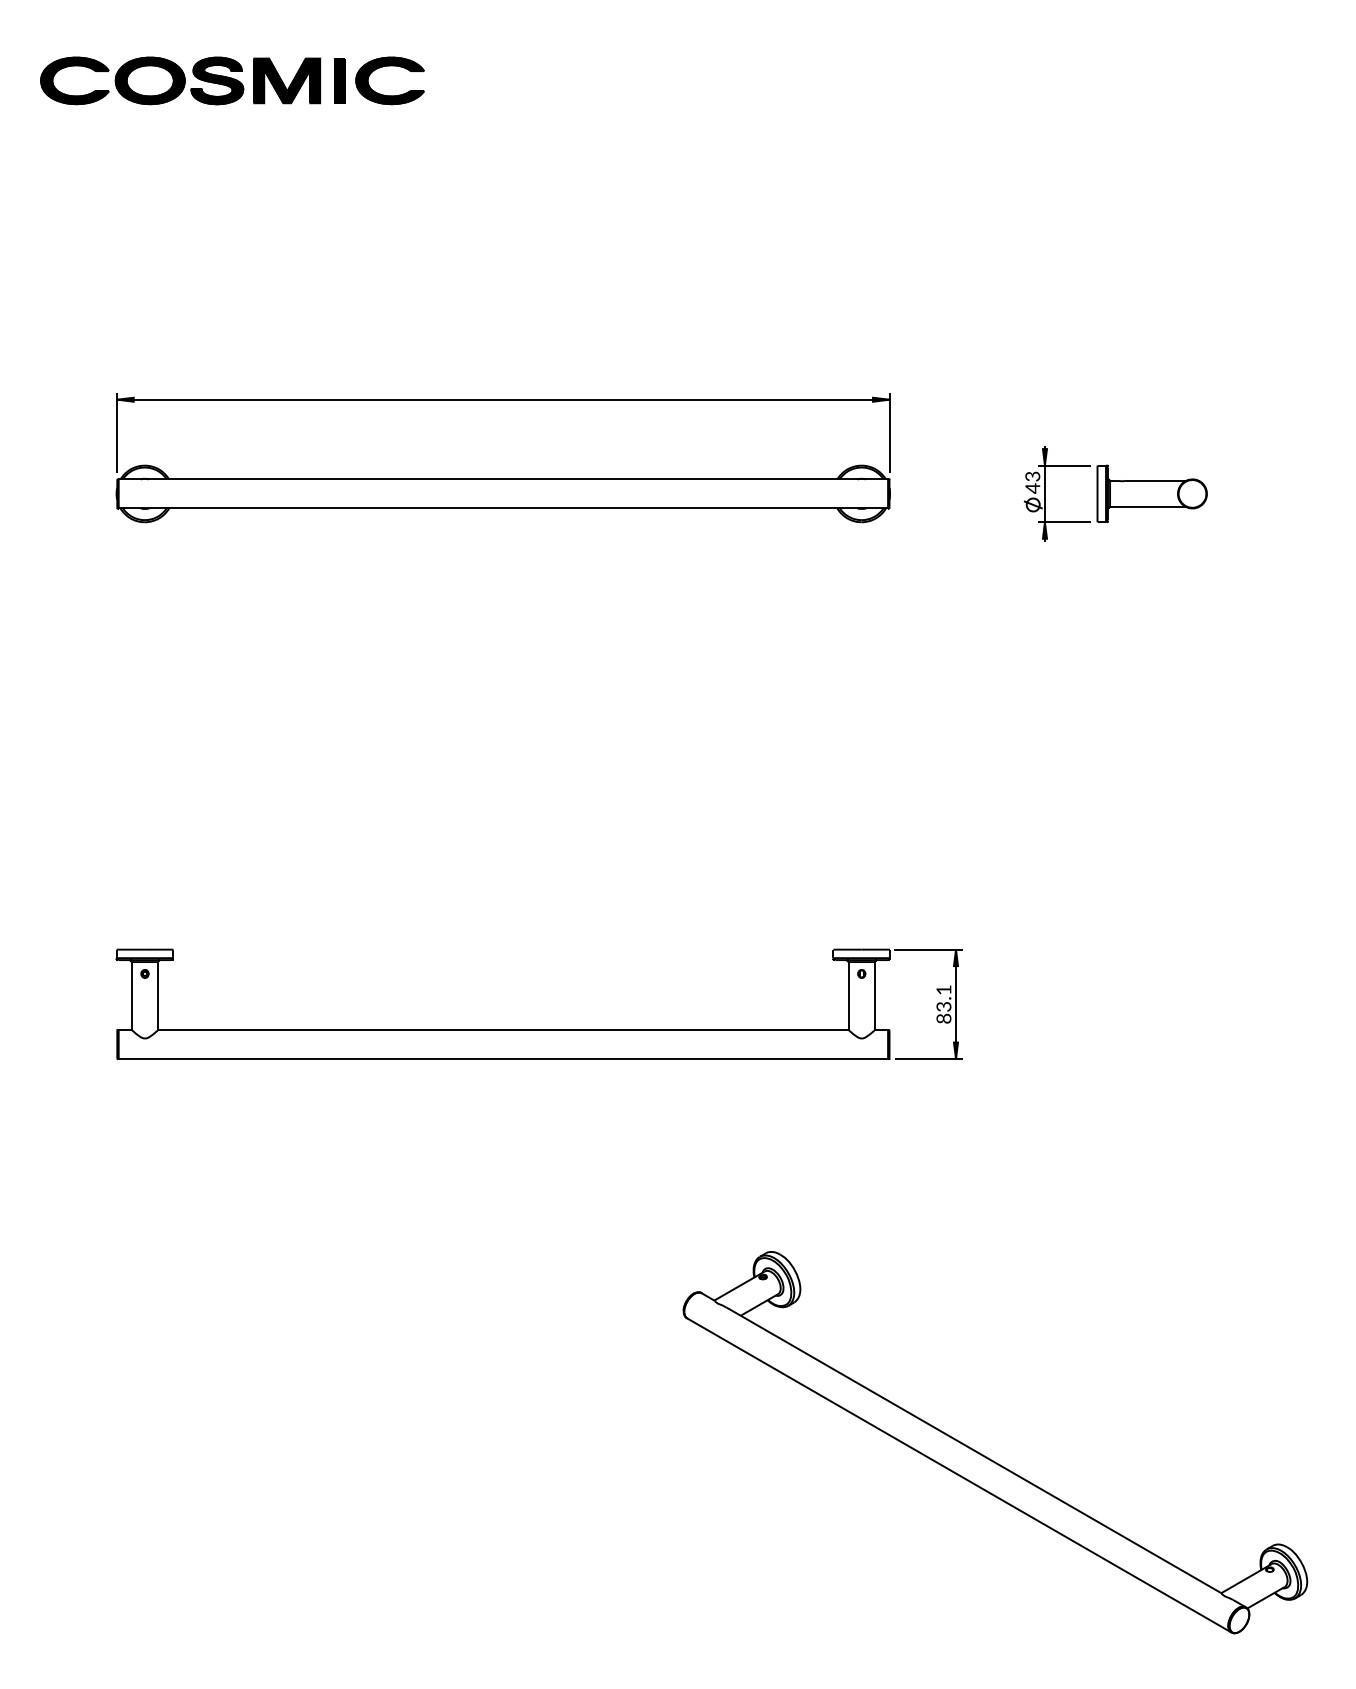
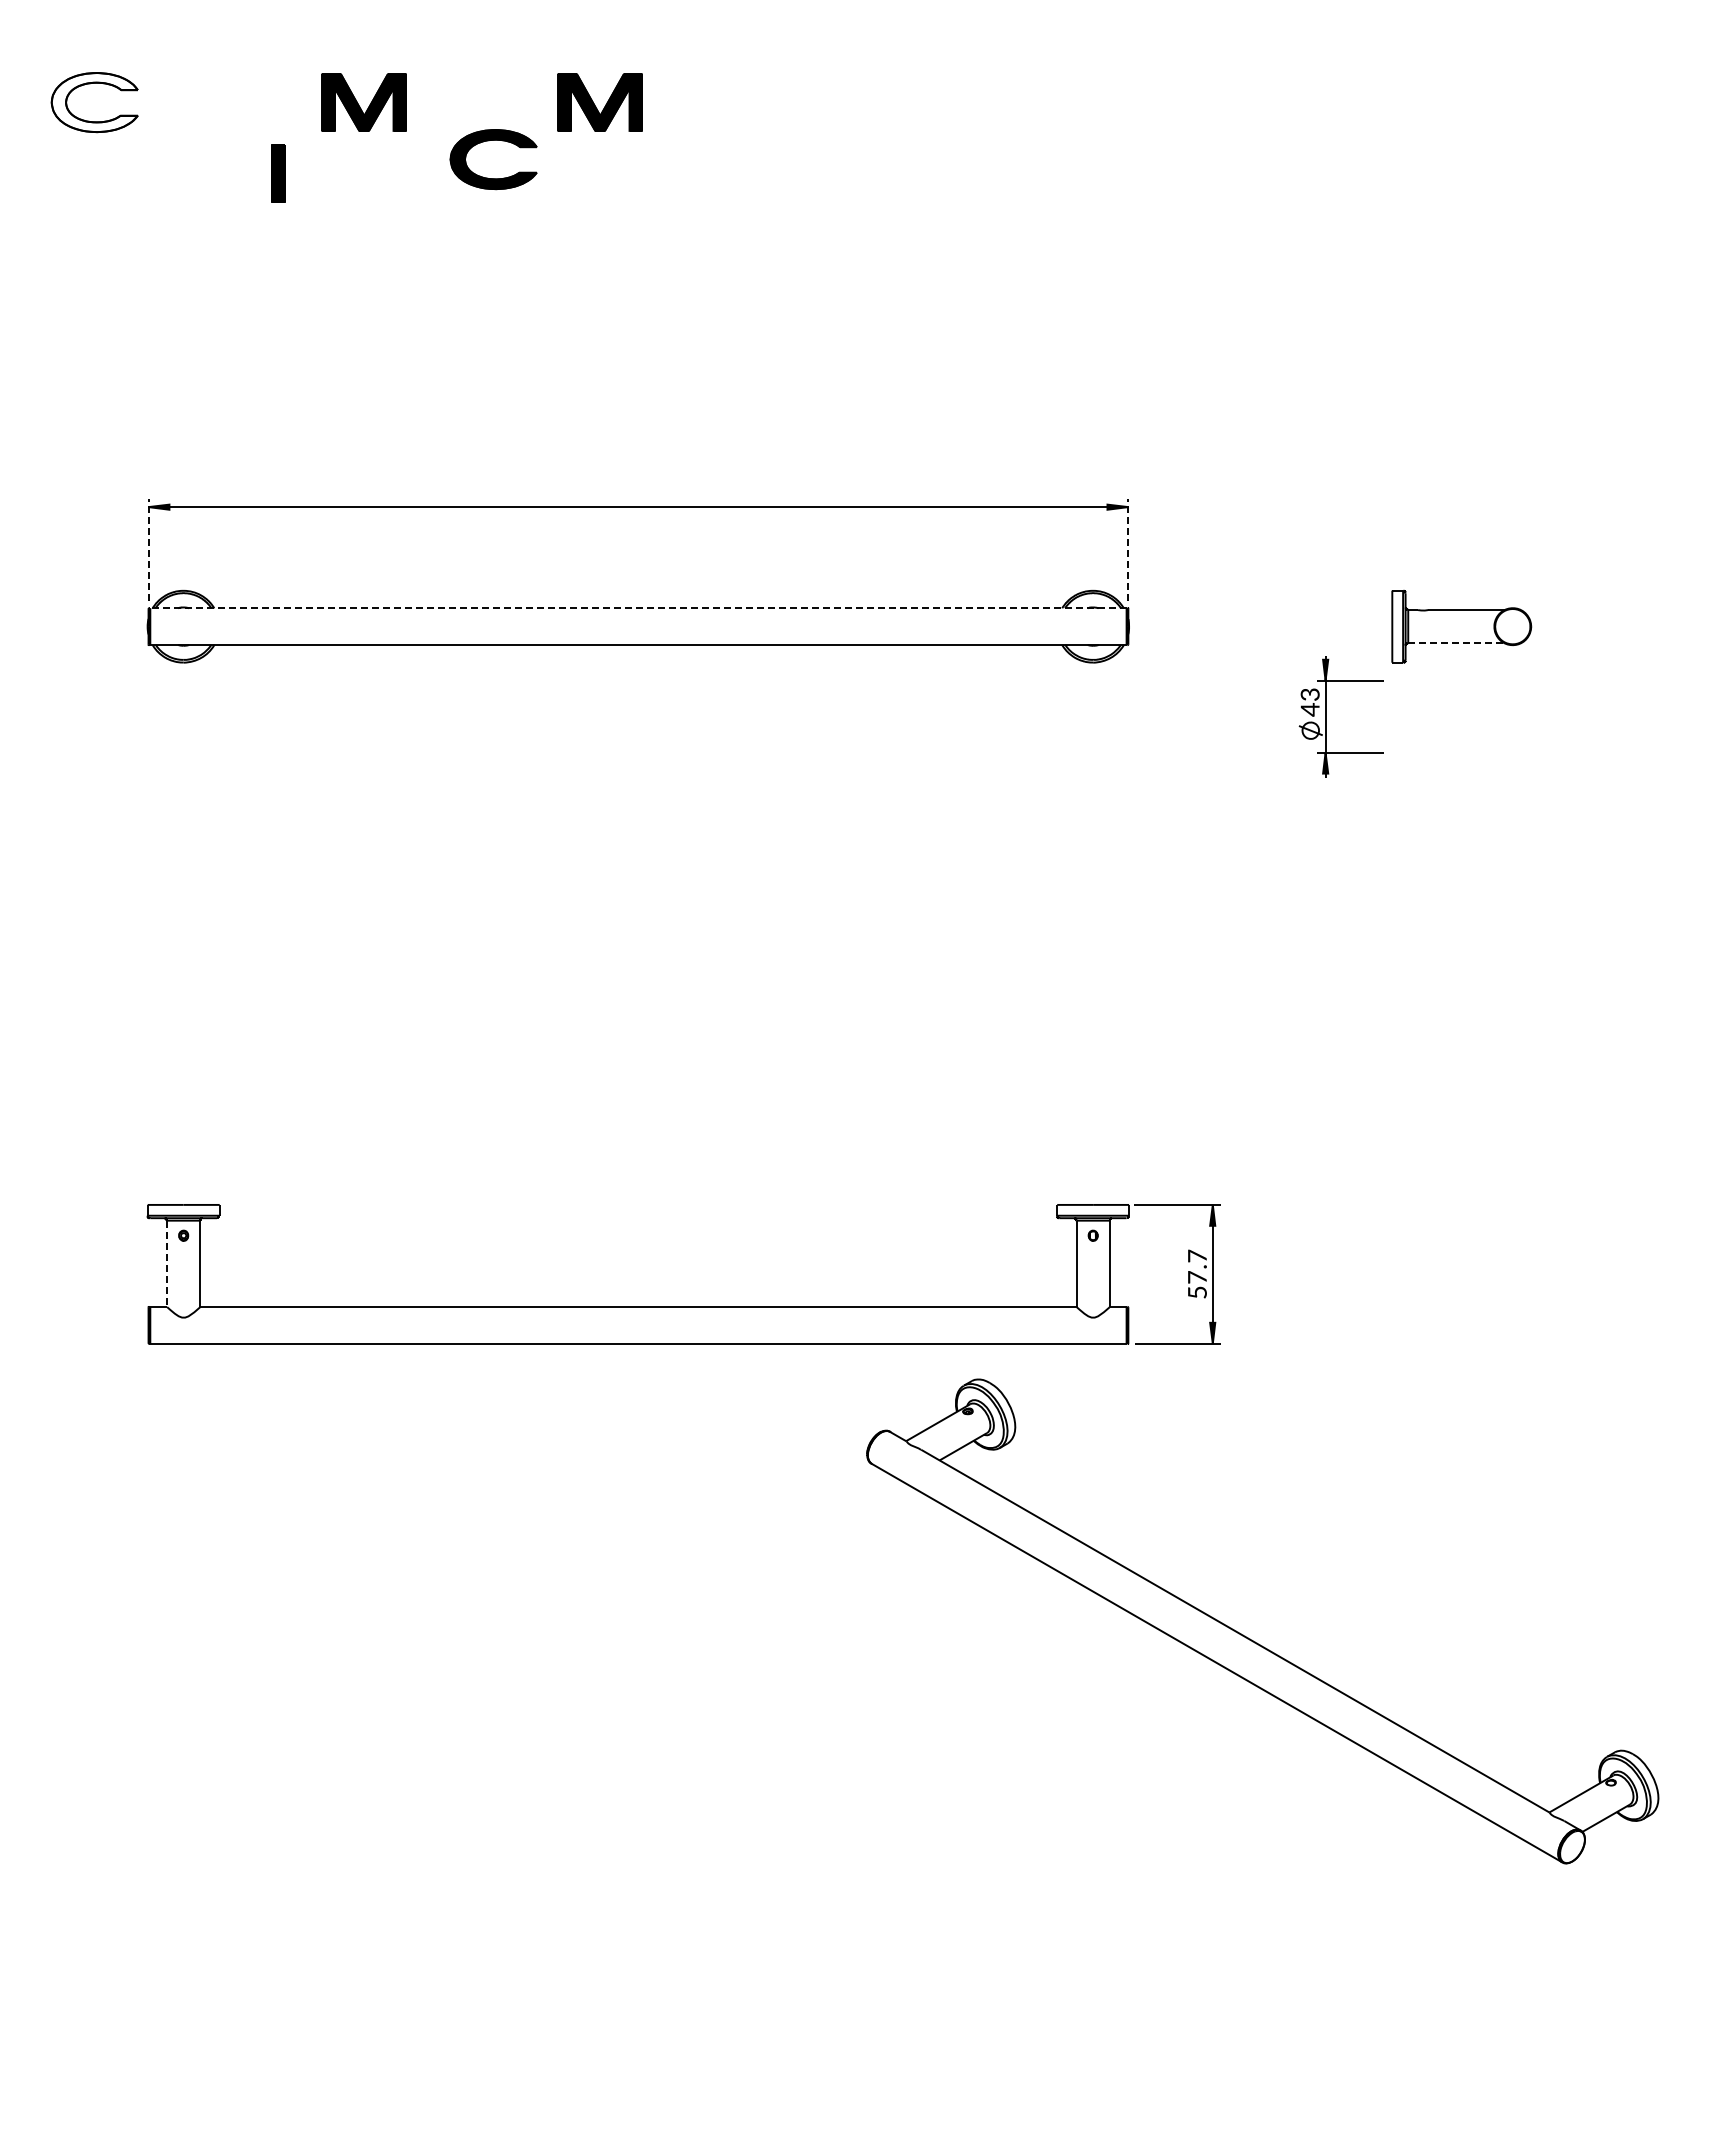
part: (386, 66) -> (488, 141), moved
fill: (74, 80) -> (94, 102), removed
part: (179, 80) -> (227, 102), removed
part: (340, 80) -> (278, 173), moved
part: (472, 80) -> (599, 102), added
line: (117, 433) -> (148, 549), solid -> dashed
line: (889, 433) -> (1128, 549), solid -> dashed
line: (502, 479) -> (637, 608), solid -> dashed
part: (1045, 493) -> (1326, 716), moved
line: (1148, 507) -> (1457, 643), solid -> dashed
line: (131, 996) -> (166, 1264), solid -> dashed
text: (943, 1003) -> (1197, 1273), 83.1 -> 57.7
part: (985, 1456) -> (1250, 1638), moved

